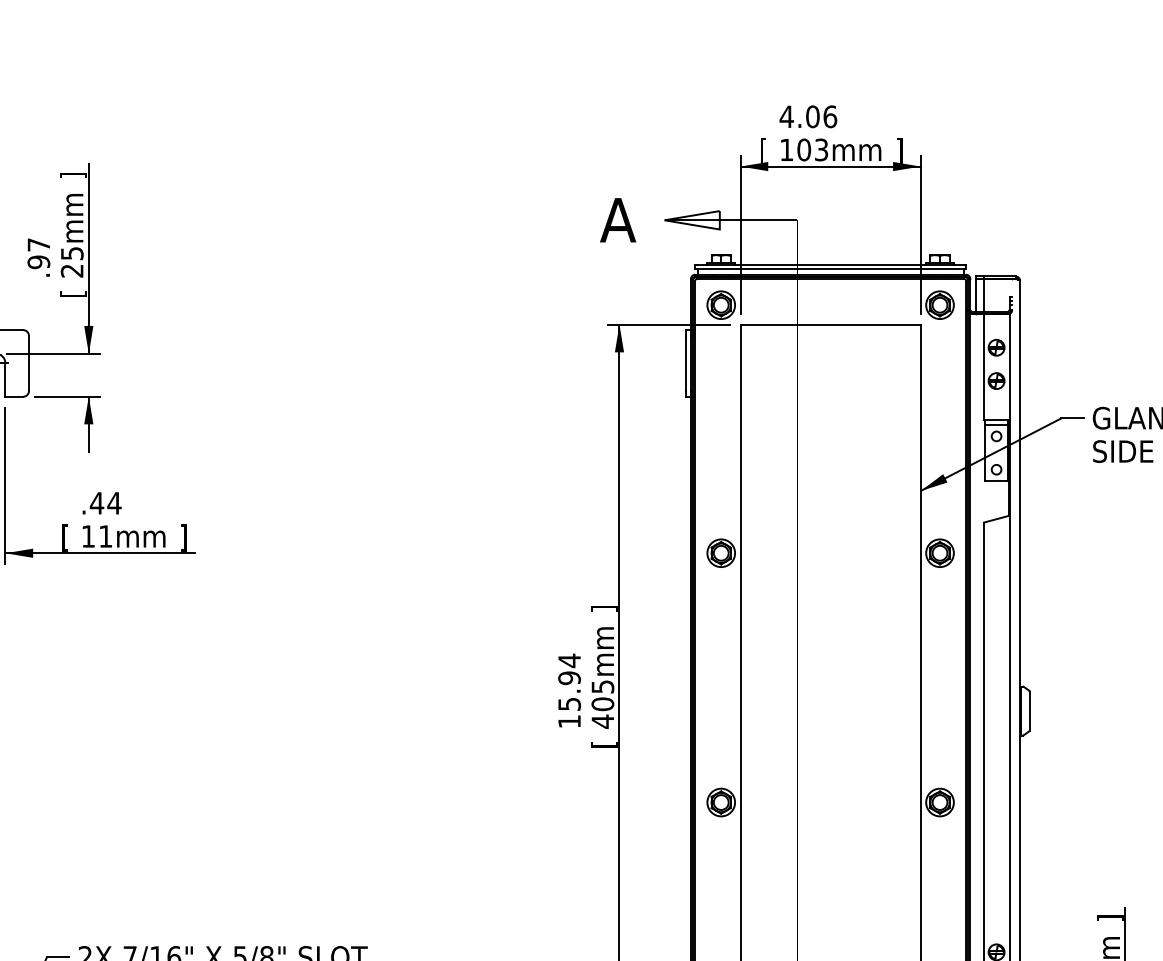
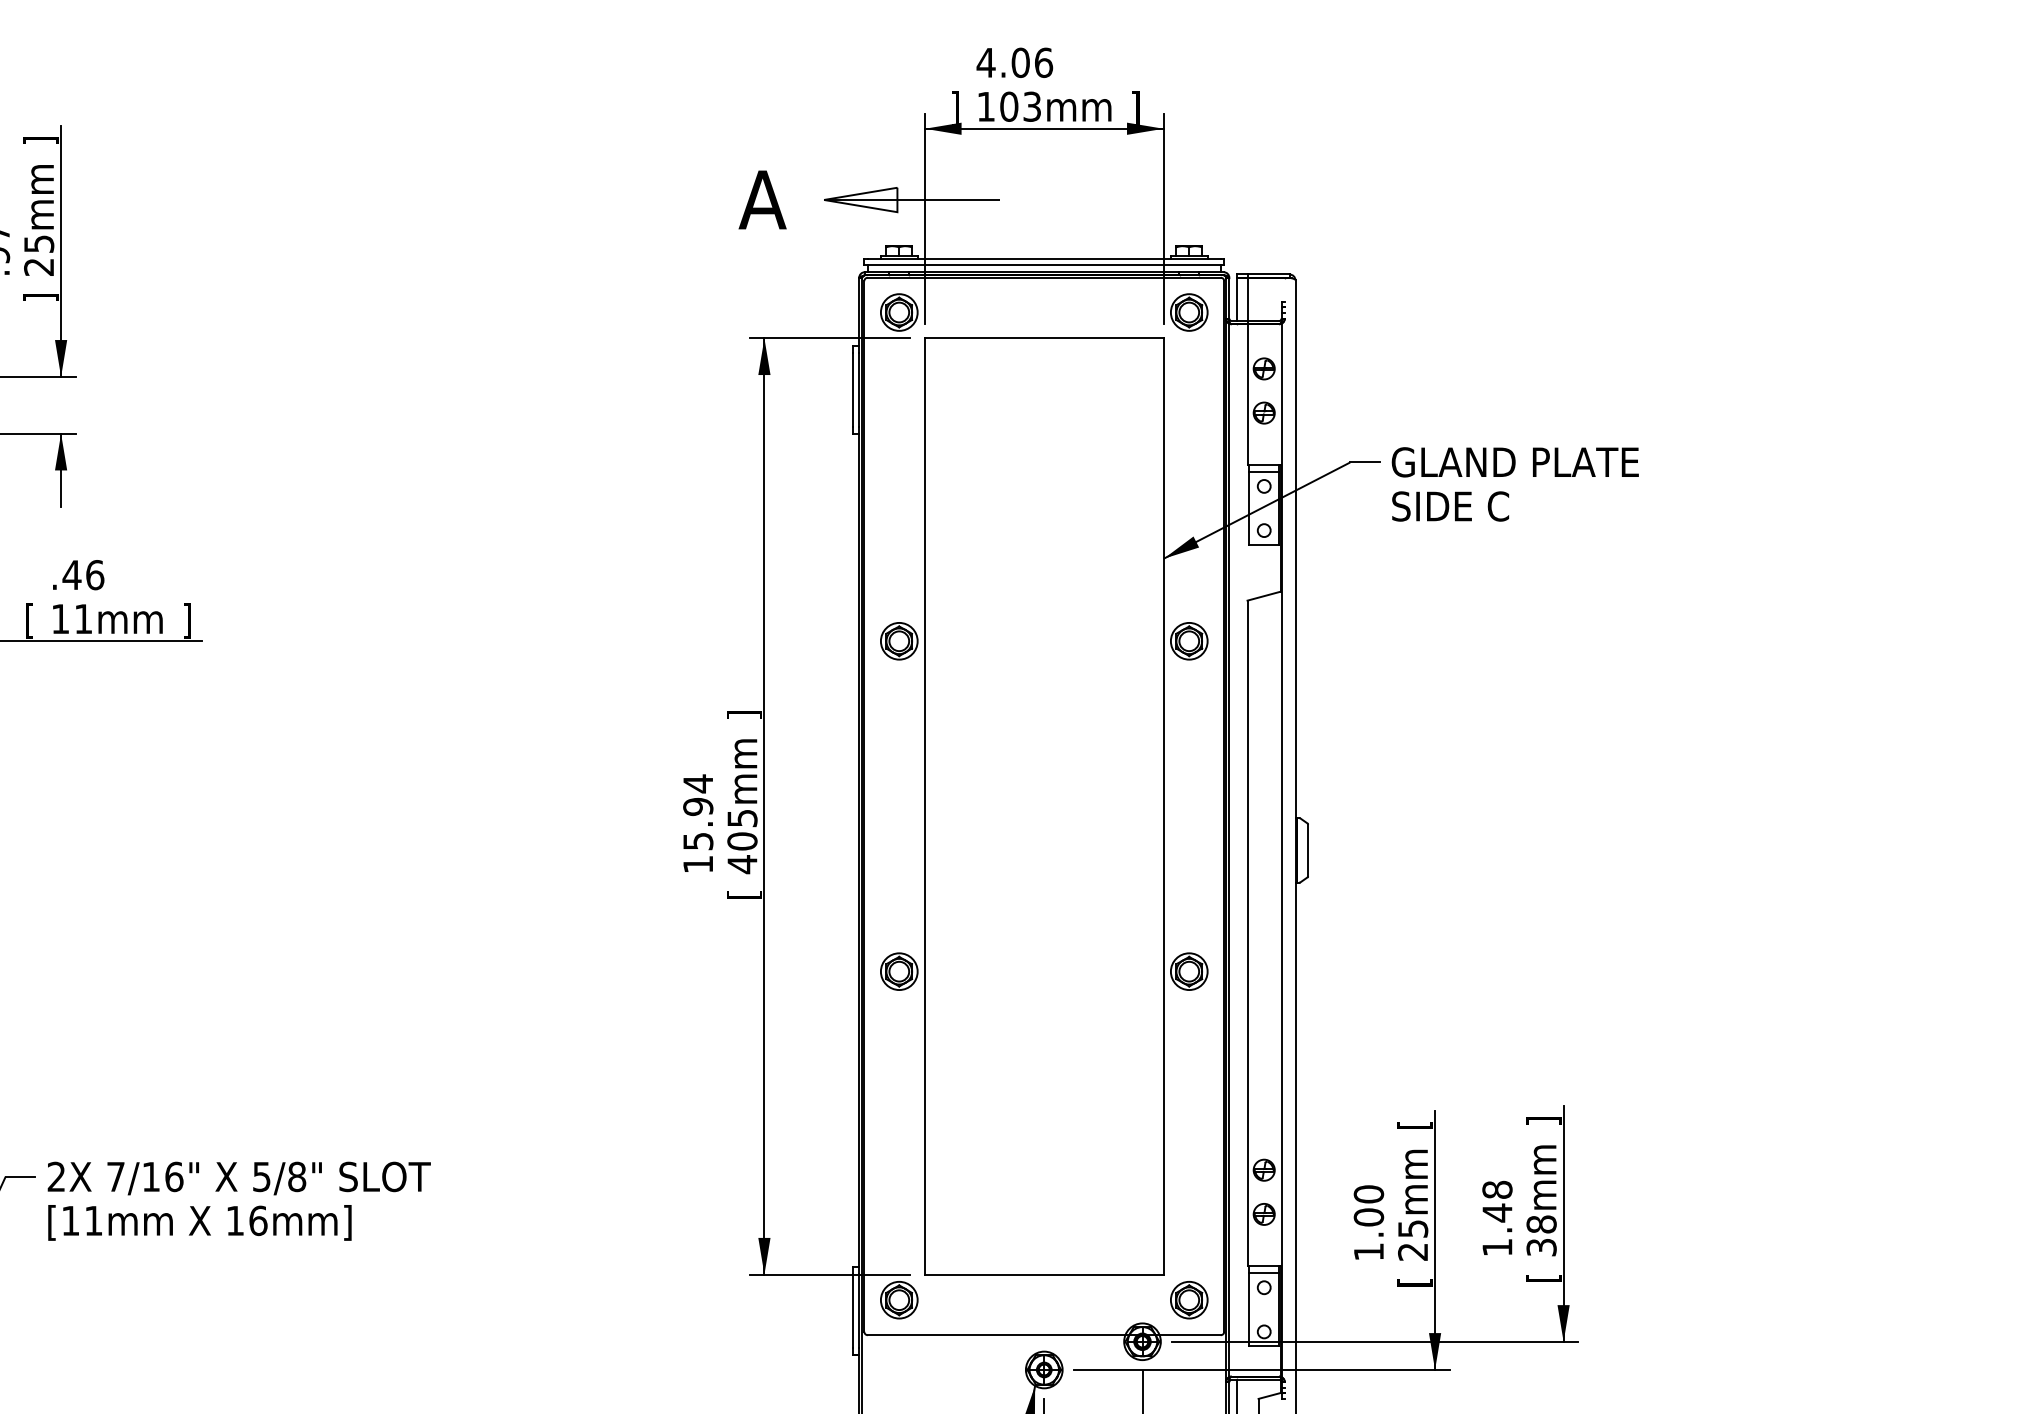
text: (763, 151) -> (955, 108), [ -> ]
text: (73, 293) -> (40, 297), [ -> ]
text: (114, 503) -> (94, 575), .44 -> .46
text: (1109, 917) -> (1414, 1124), ] -> [

